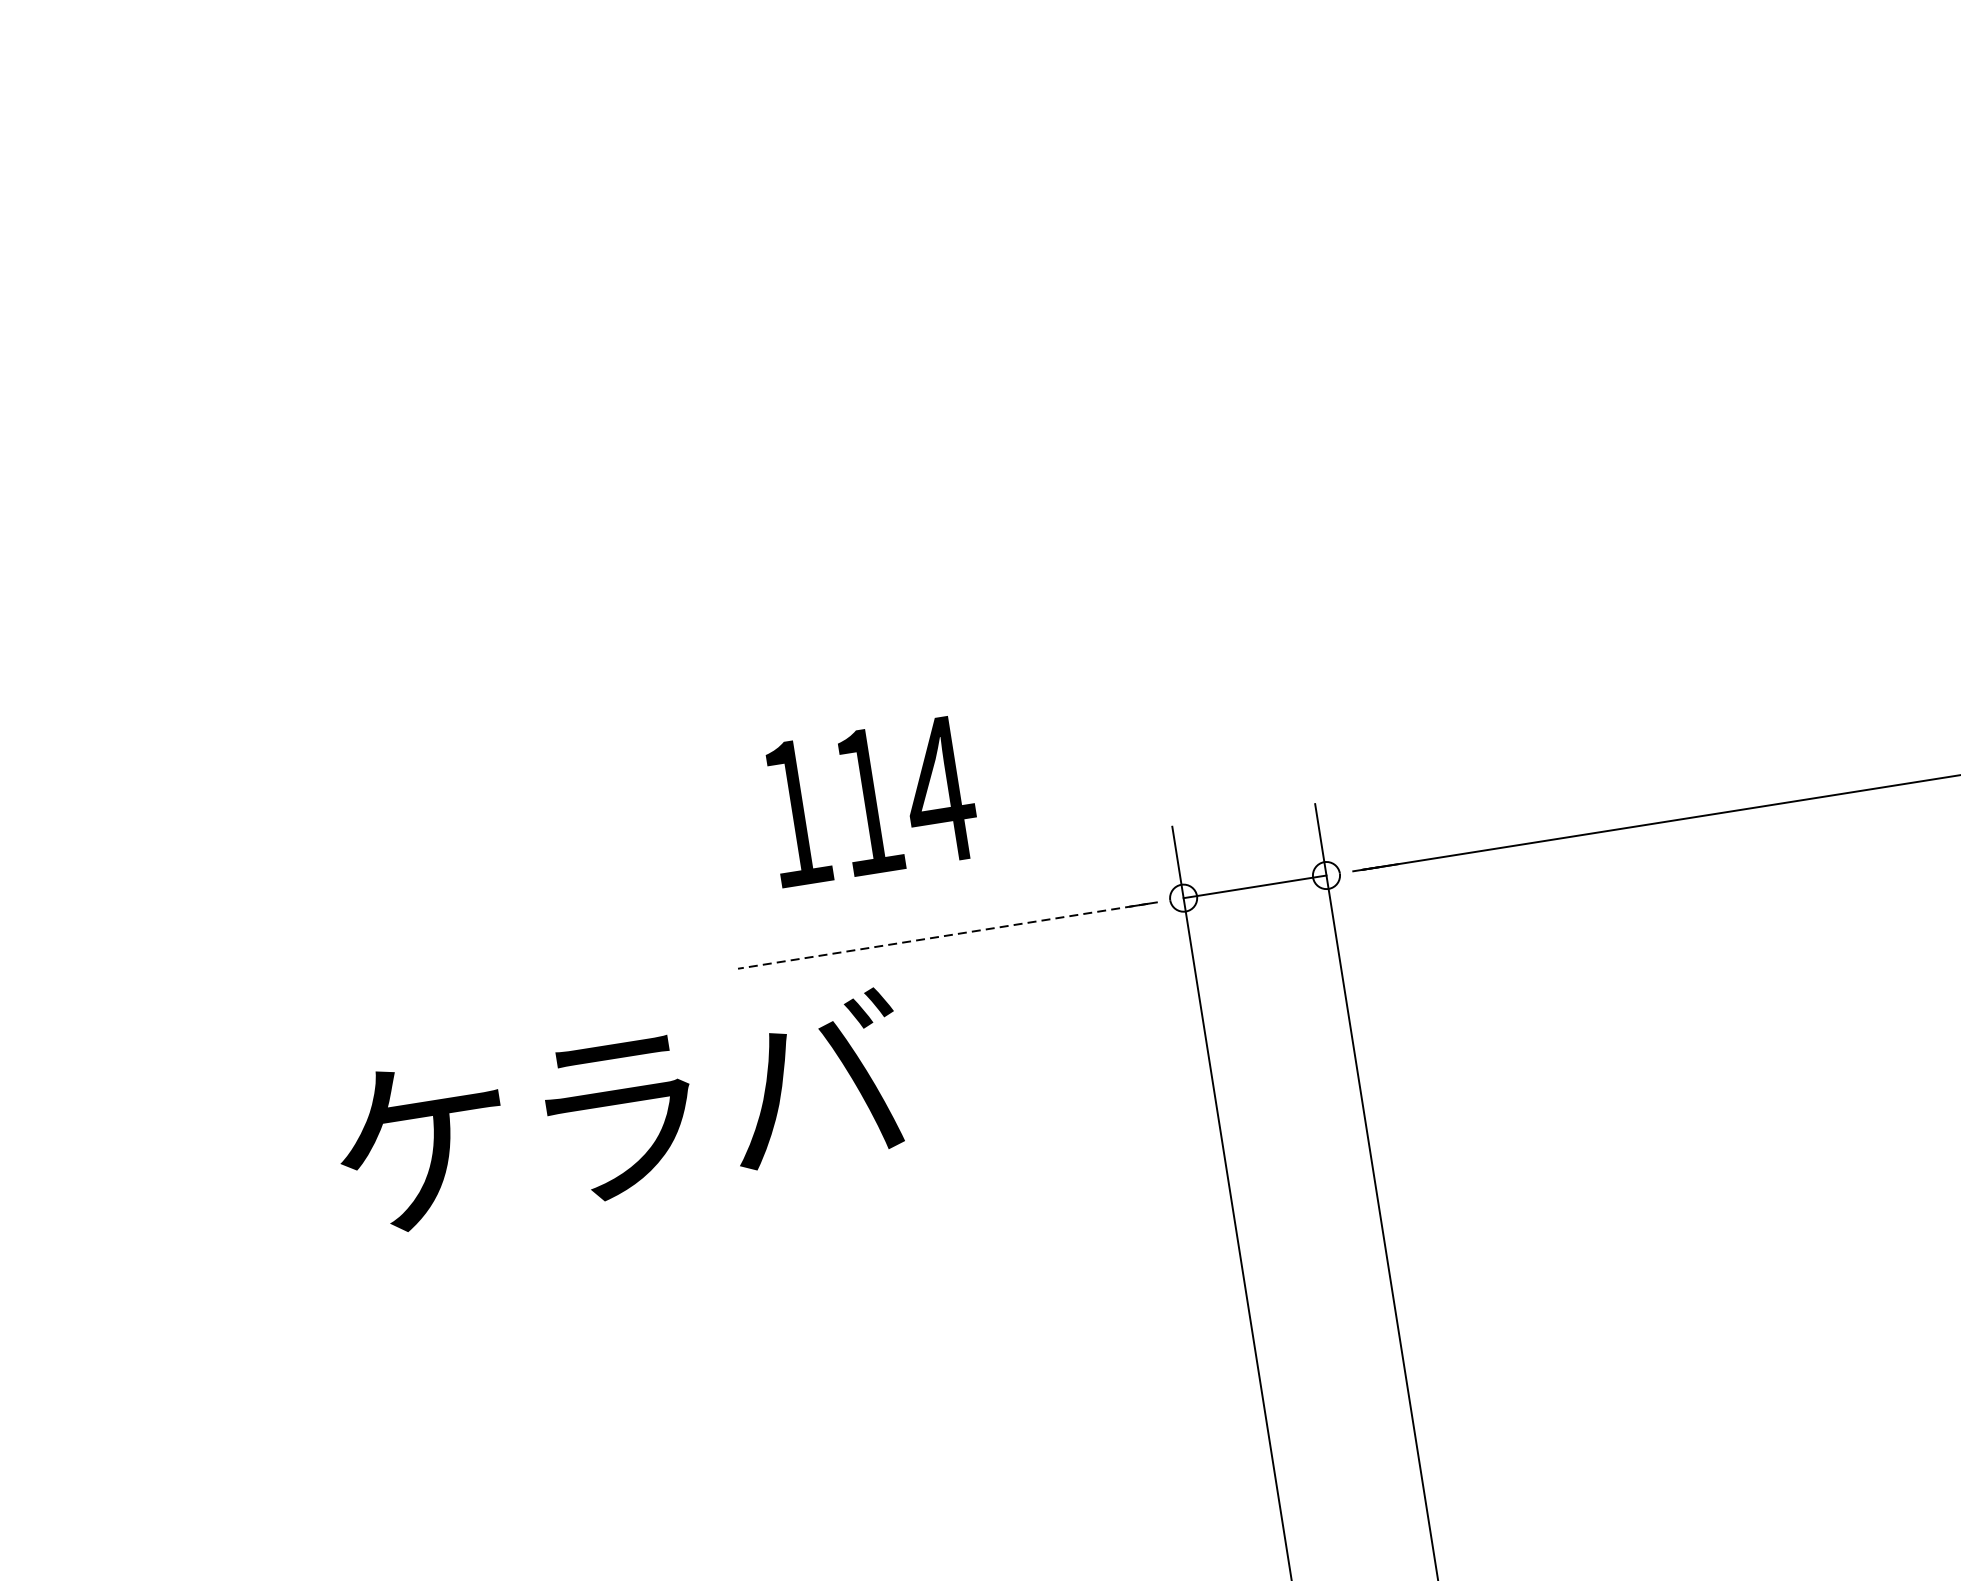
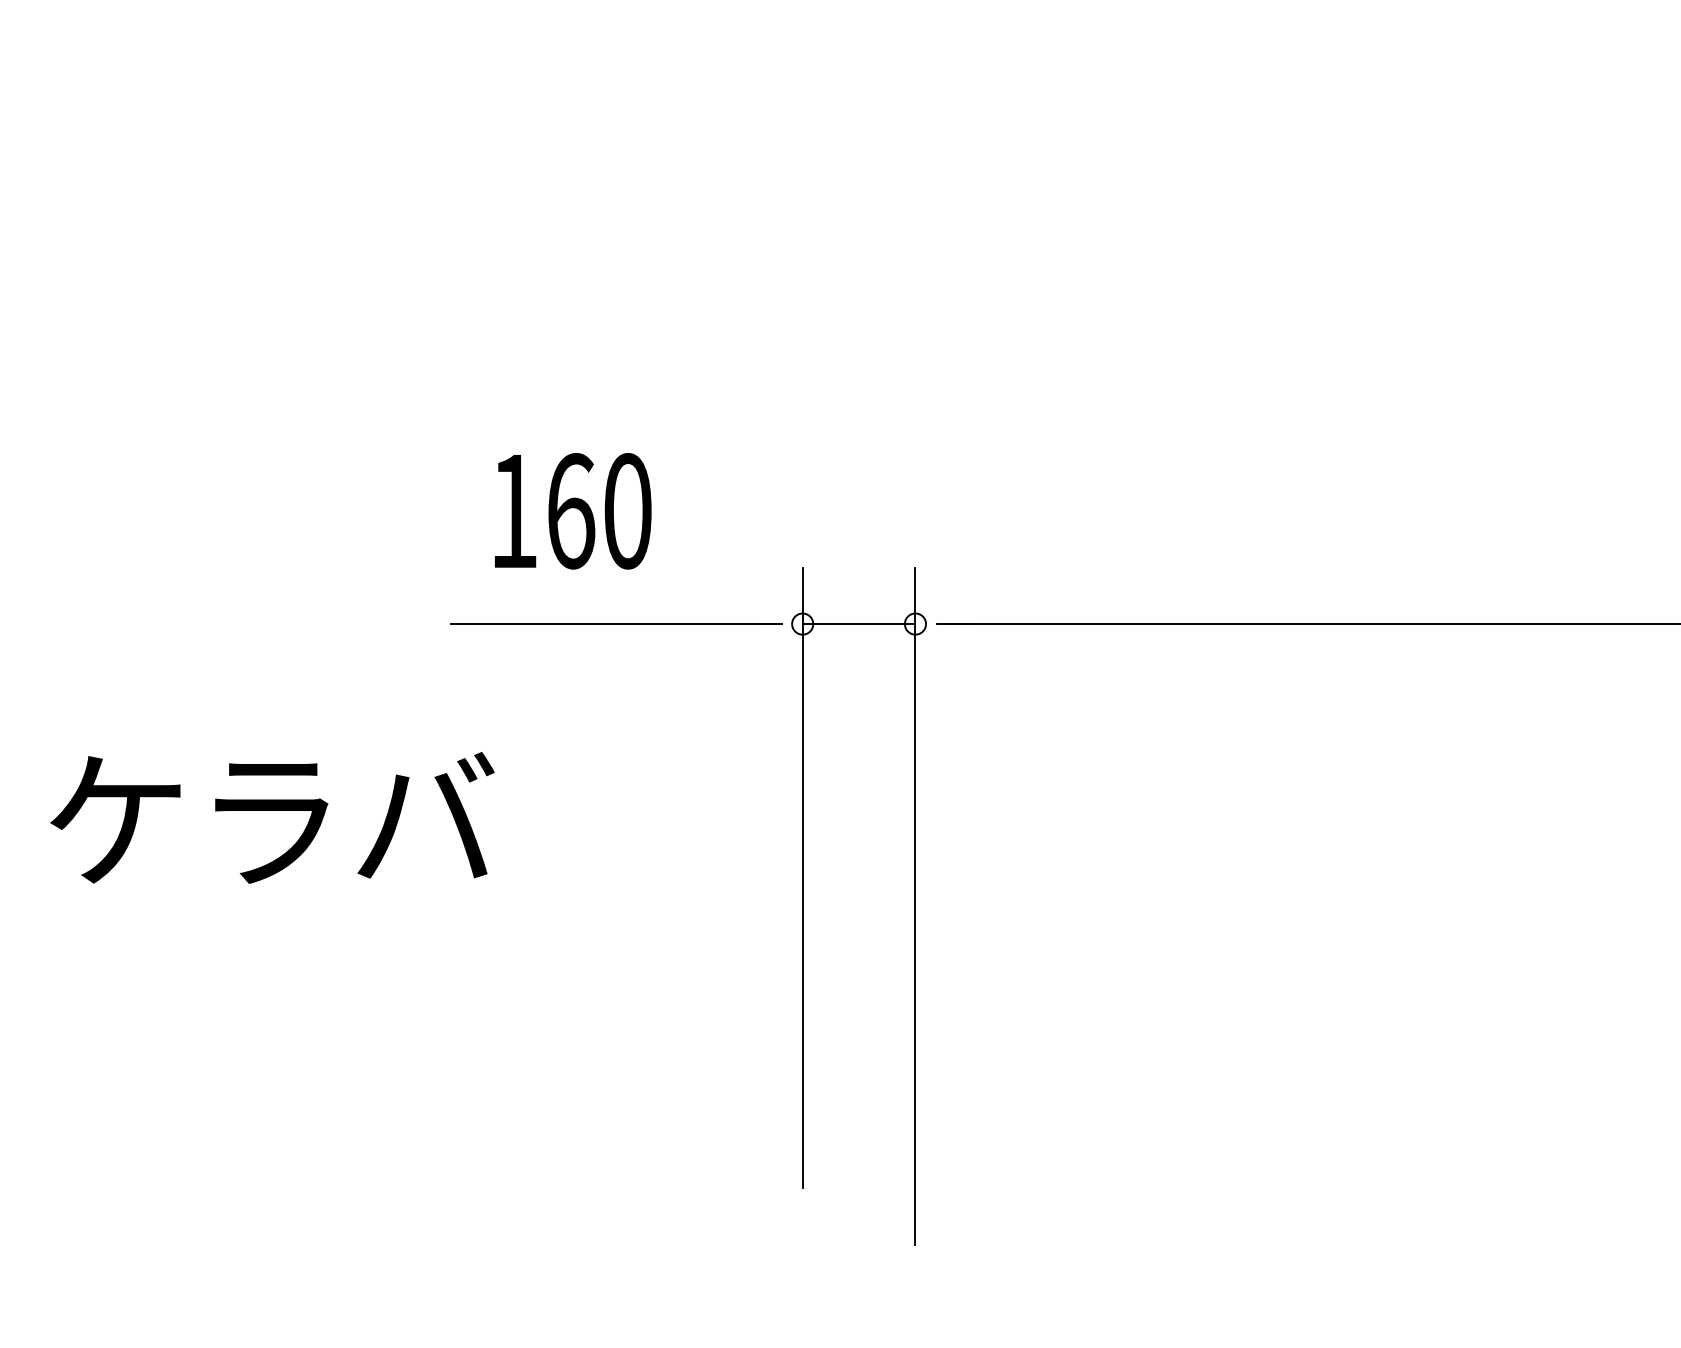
text: (904, 796) -> (600, 511), 114 -> 160
line: (942, 936) -> (612, 624), dashed -> solid
text: (621, 1112) -> (272, 817), moved

